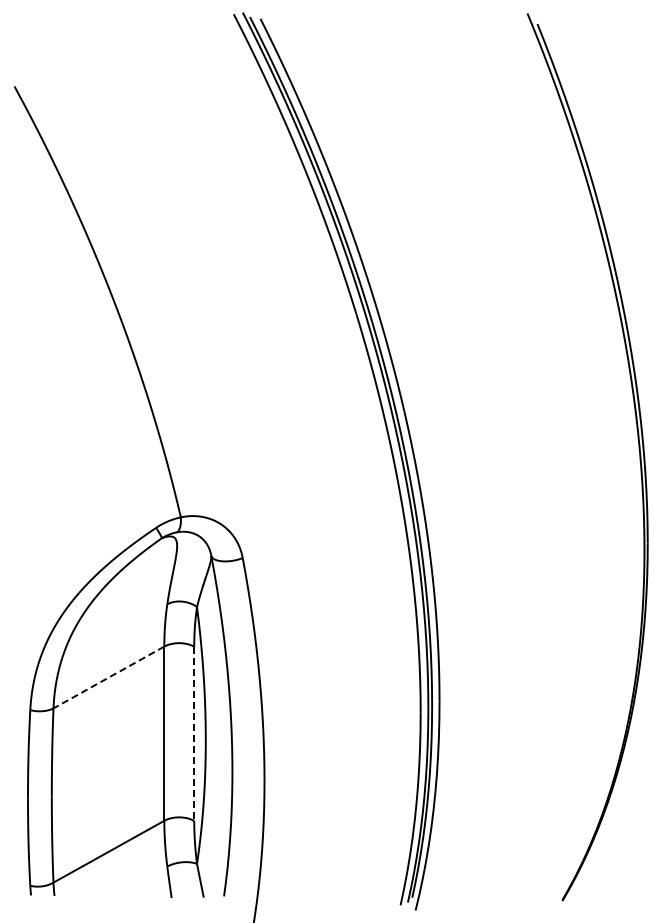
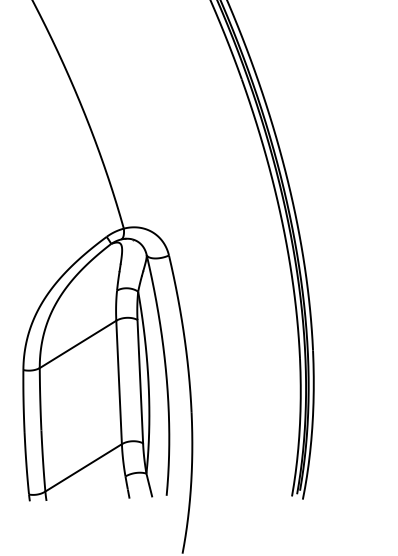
line: (108, 677) -> (77, 344), dashed -> solid
line: (194, 734) -> (140, 382), dashed -> solid

